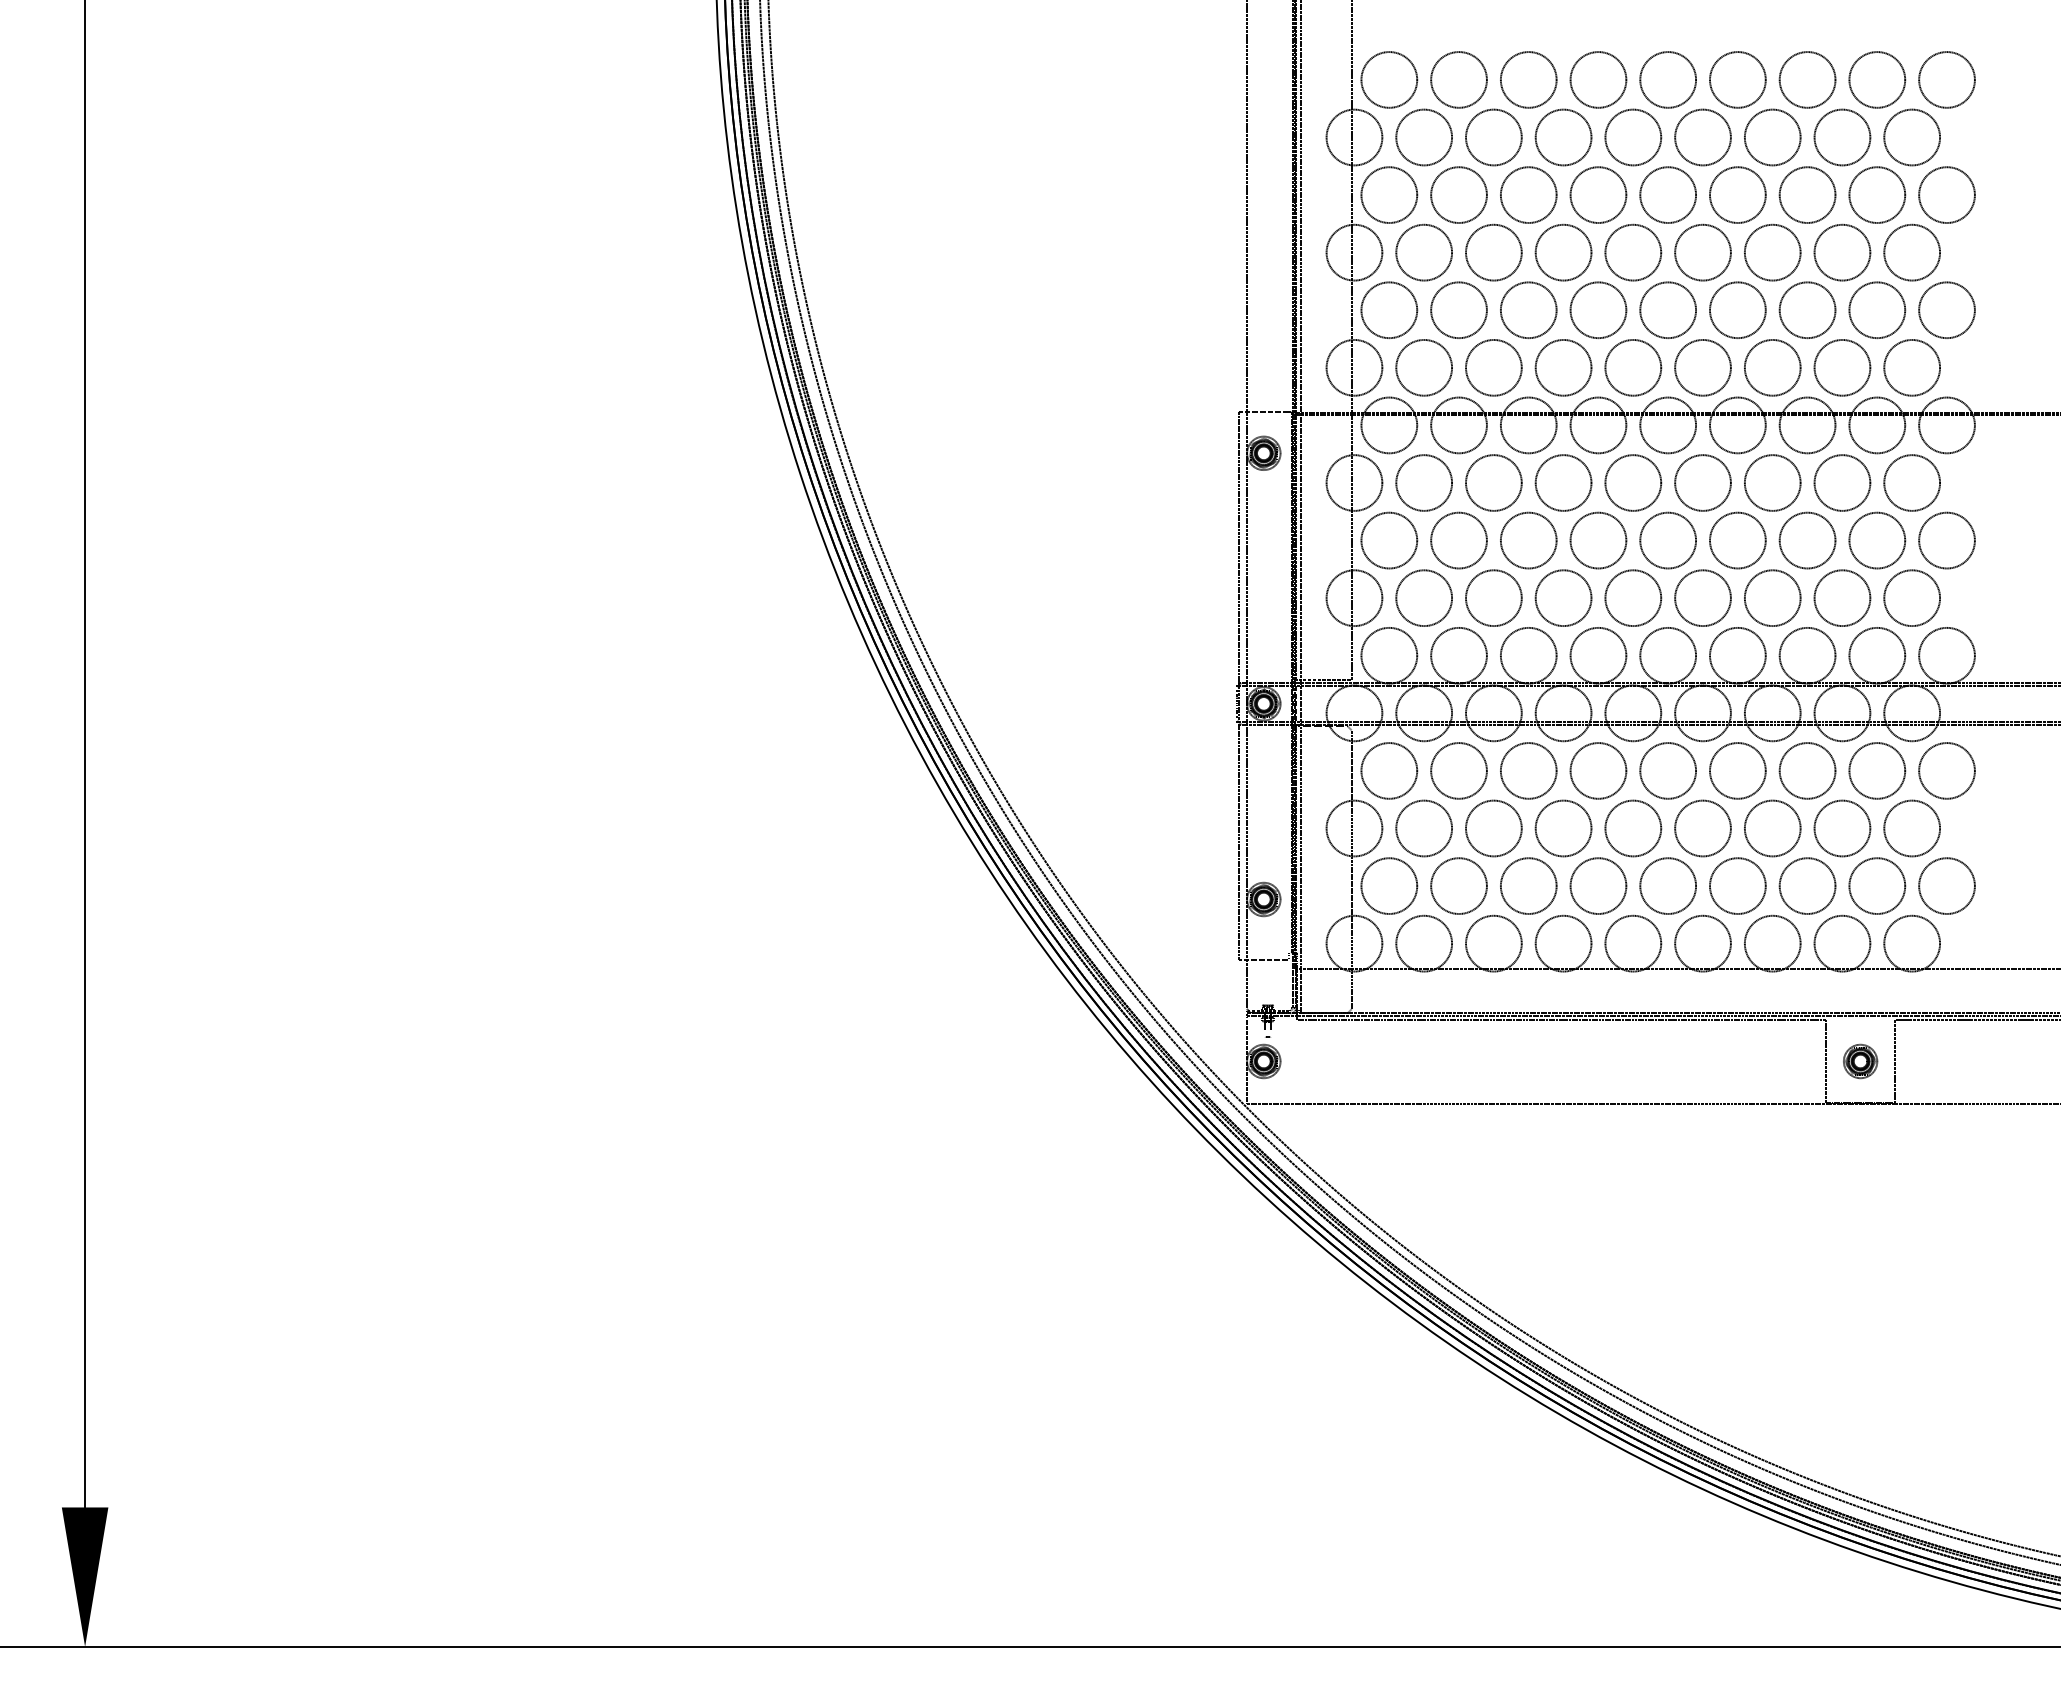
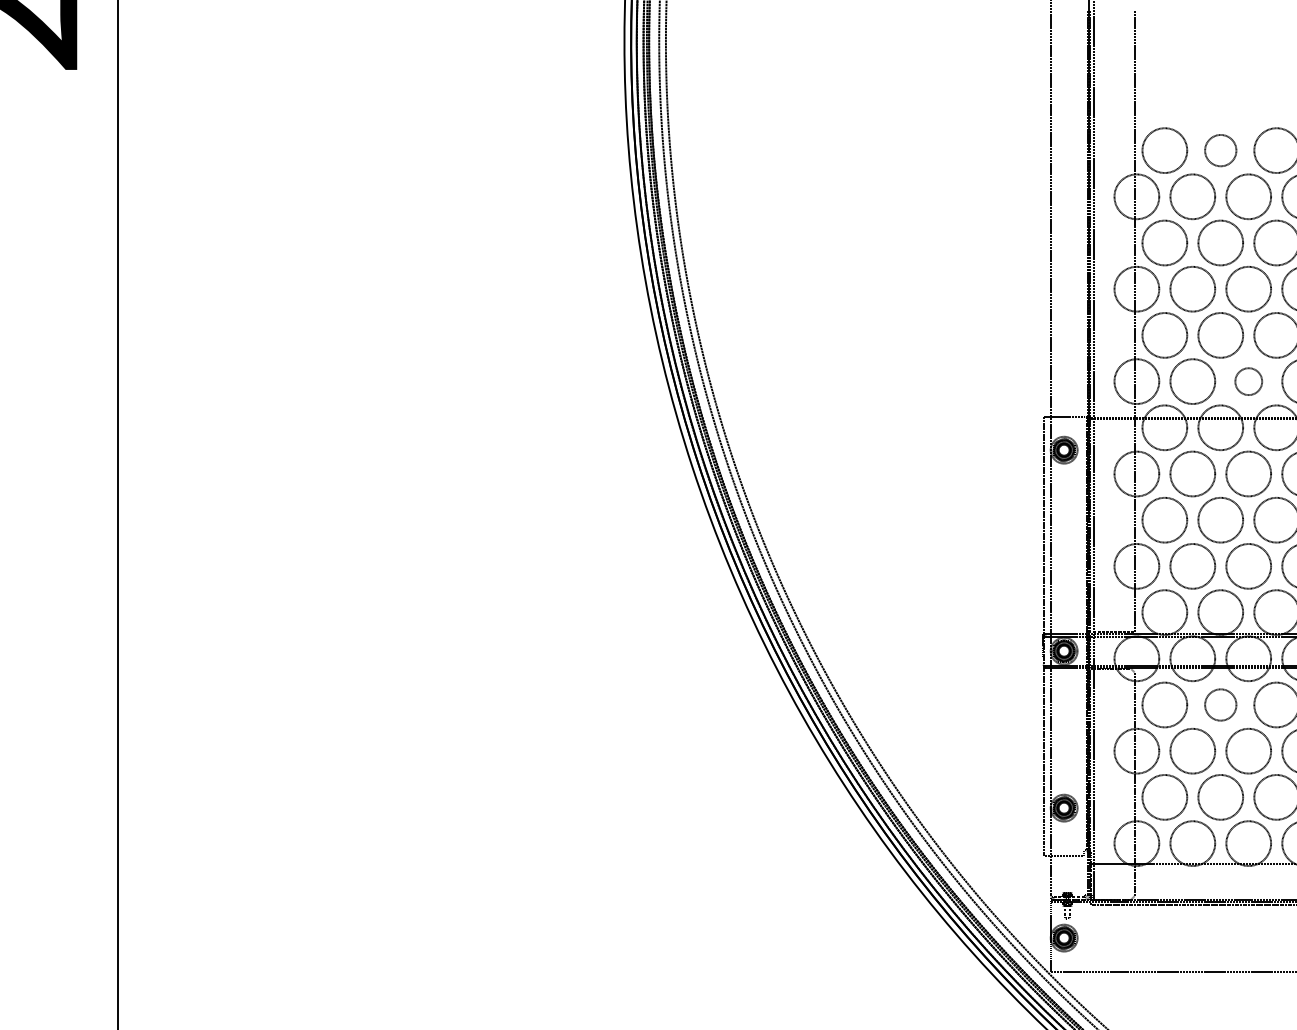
circle: (1458, 79) -> (1220, 150), size x0.7
circle: (1493, 367) -> (1248, 381), size x0.6
circle: (1458, 770) -> (1220, 704), size x0.7

